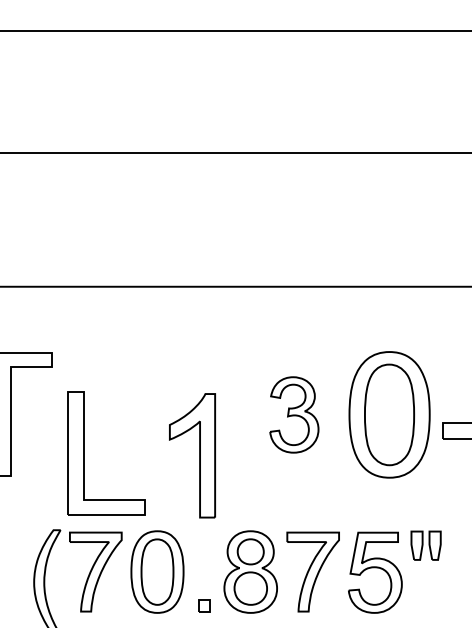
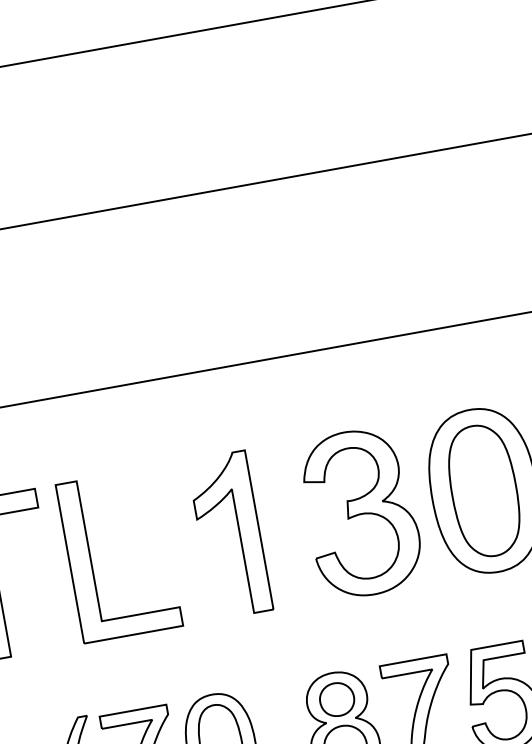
part: (294, 414) -> (361, 512), size x1.67
part: (84, 453) -> (91, 561), moved
part: (199, 455) -> (238, 533), moved

